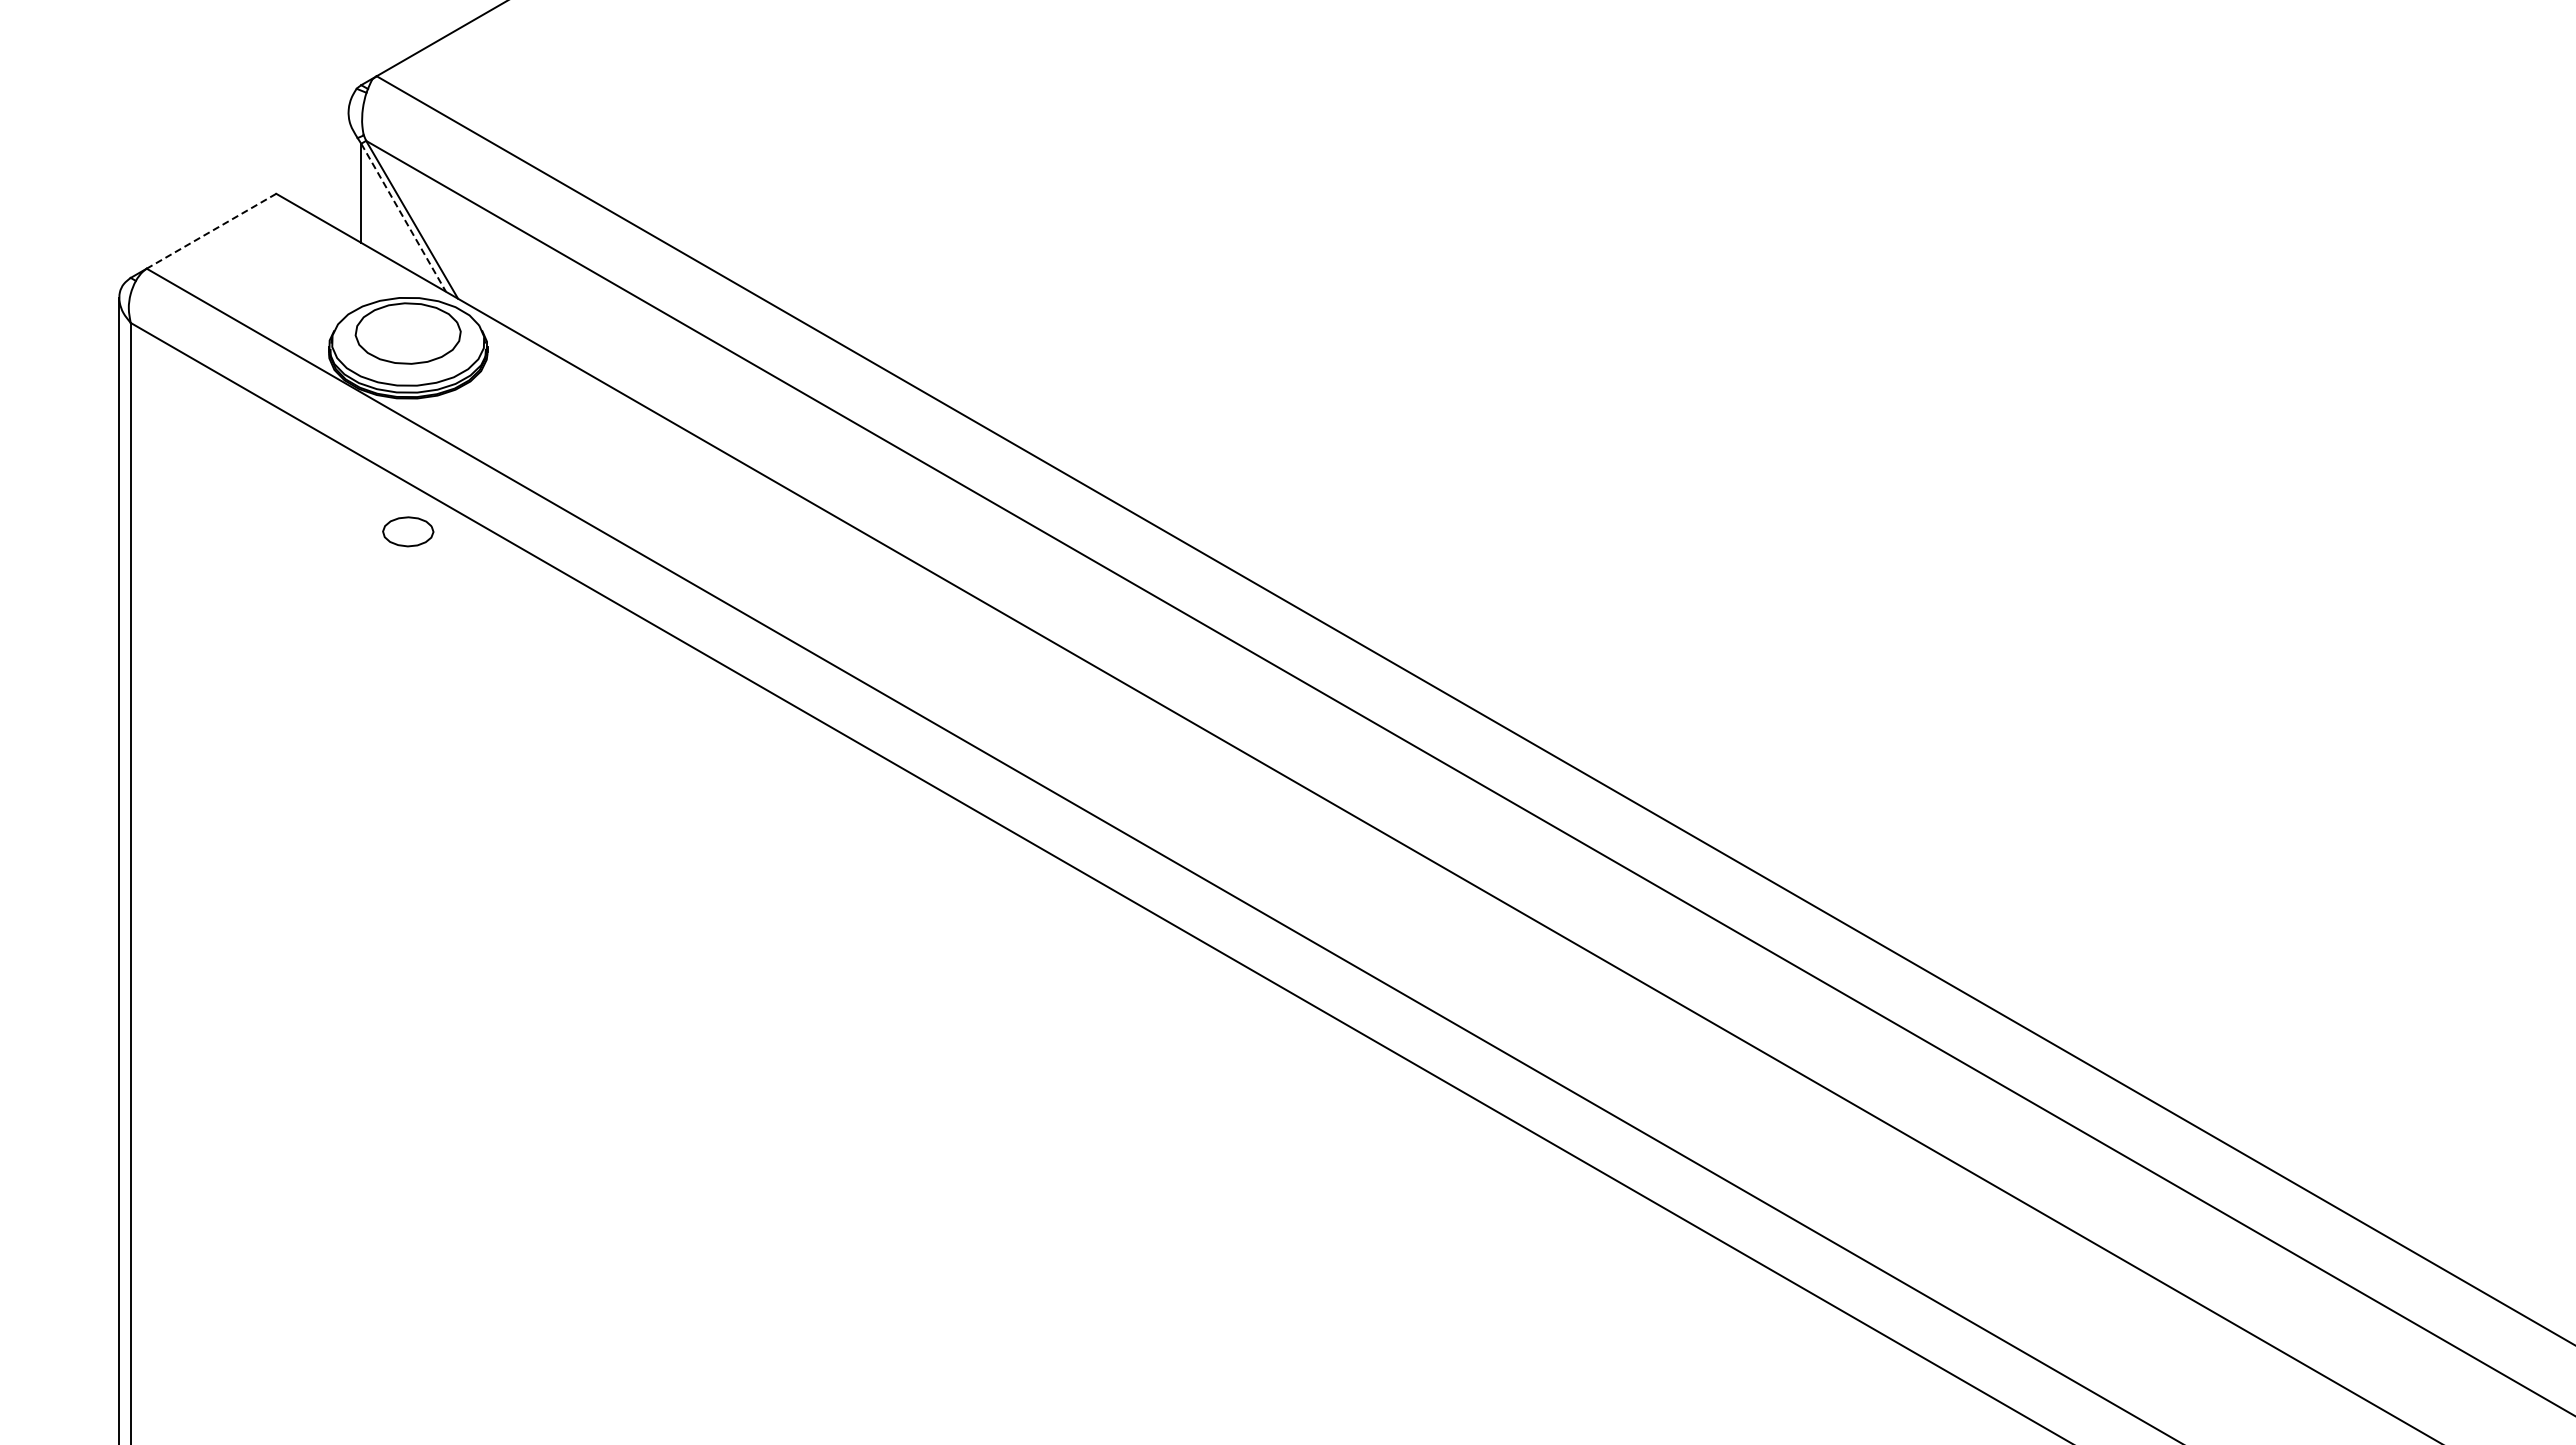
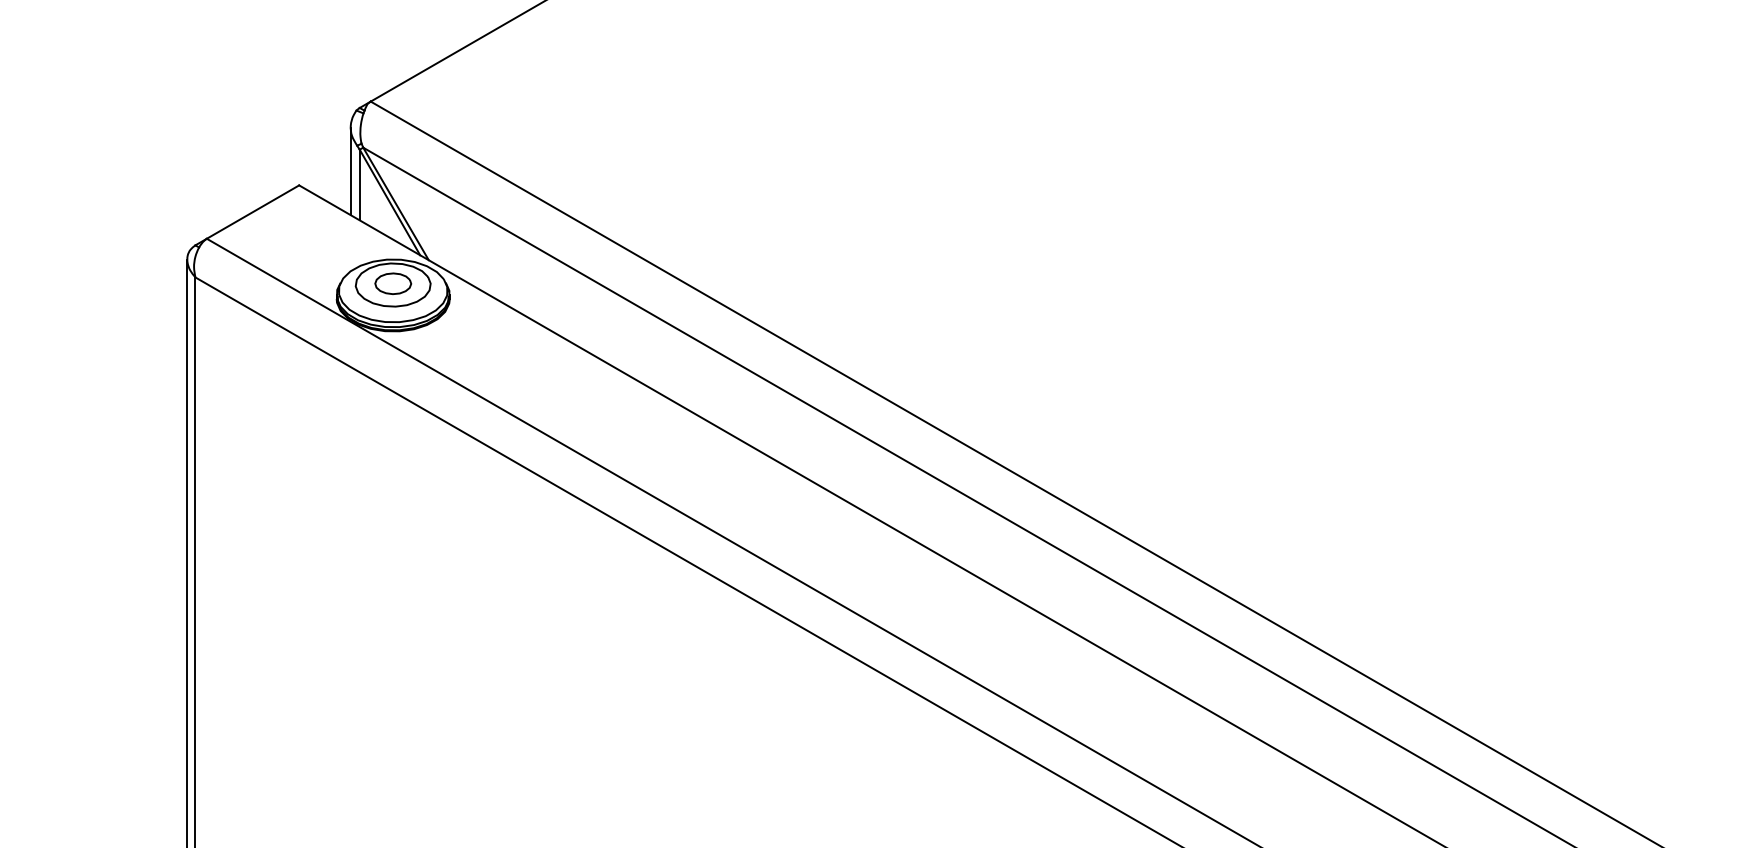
line: (348, 173) -> (350, 170), added
line: (403, 218) -> (389, 203), dashed -> solid
line: (211, 231) -> (253, 212), dashed -> solid
part: (408, 531) -> (393, 283), moved

